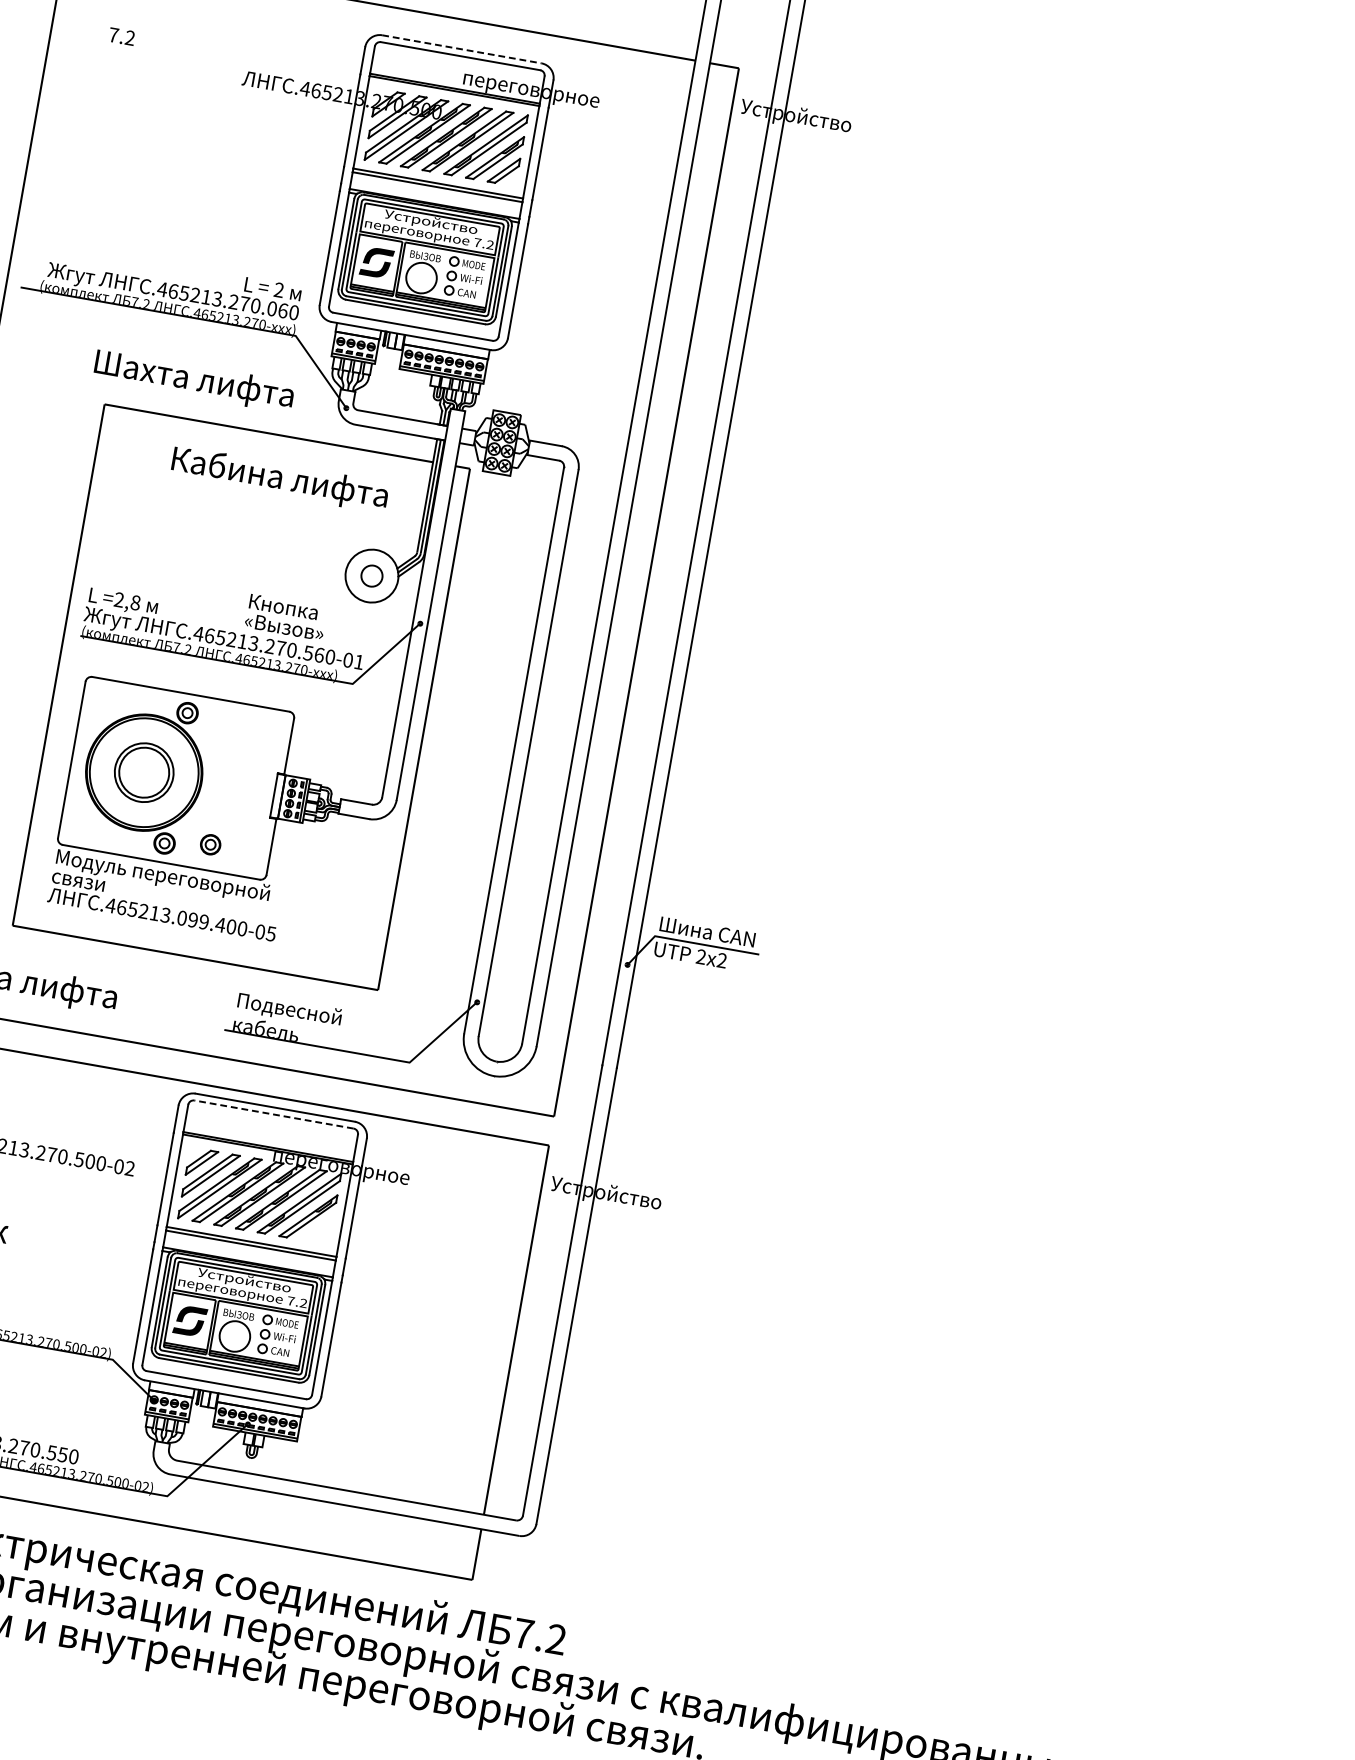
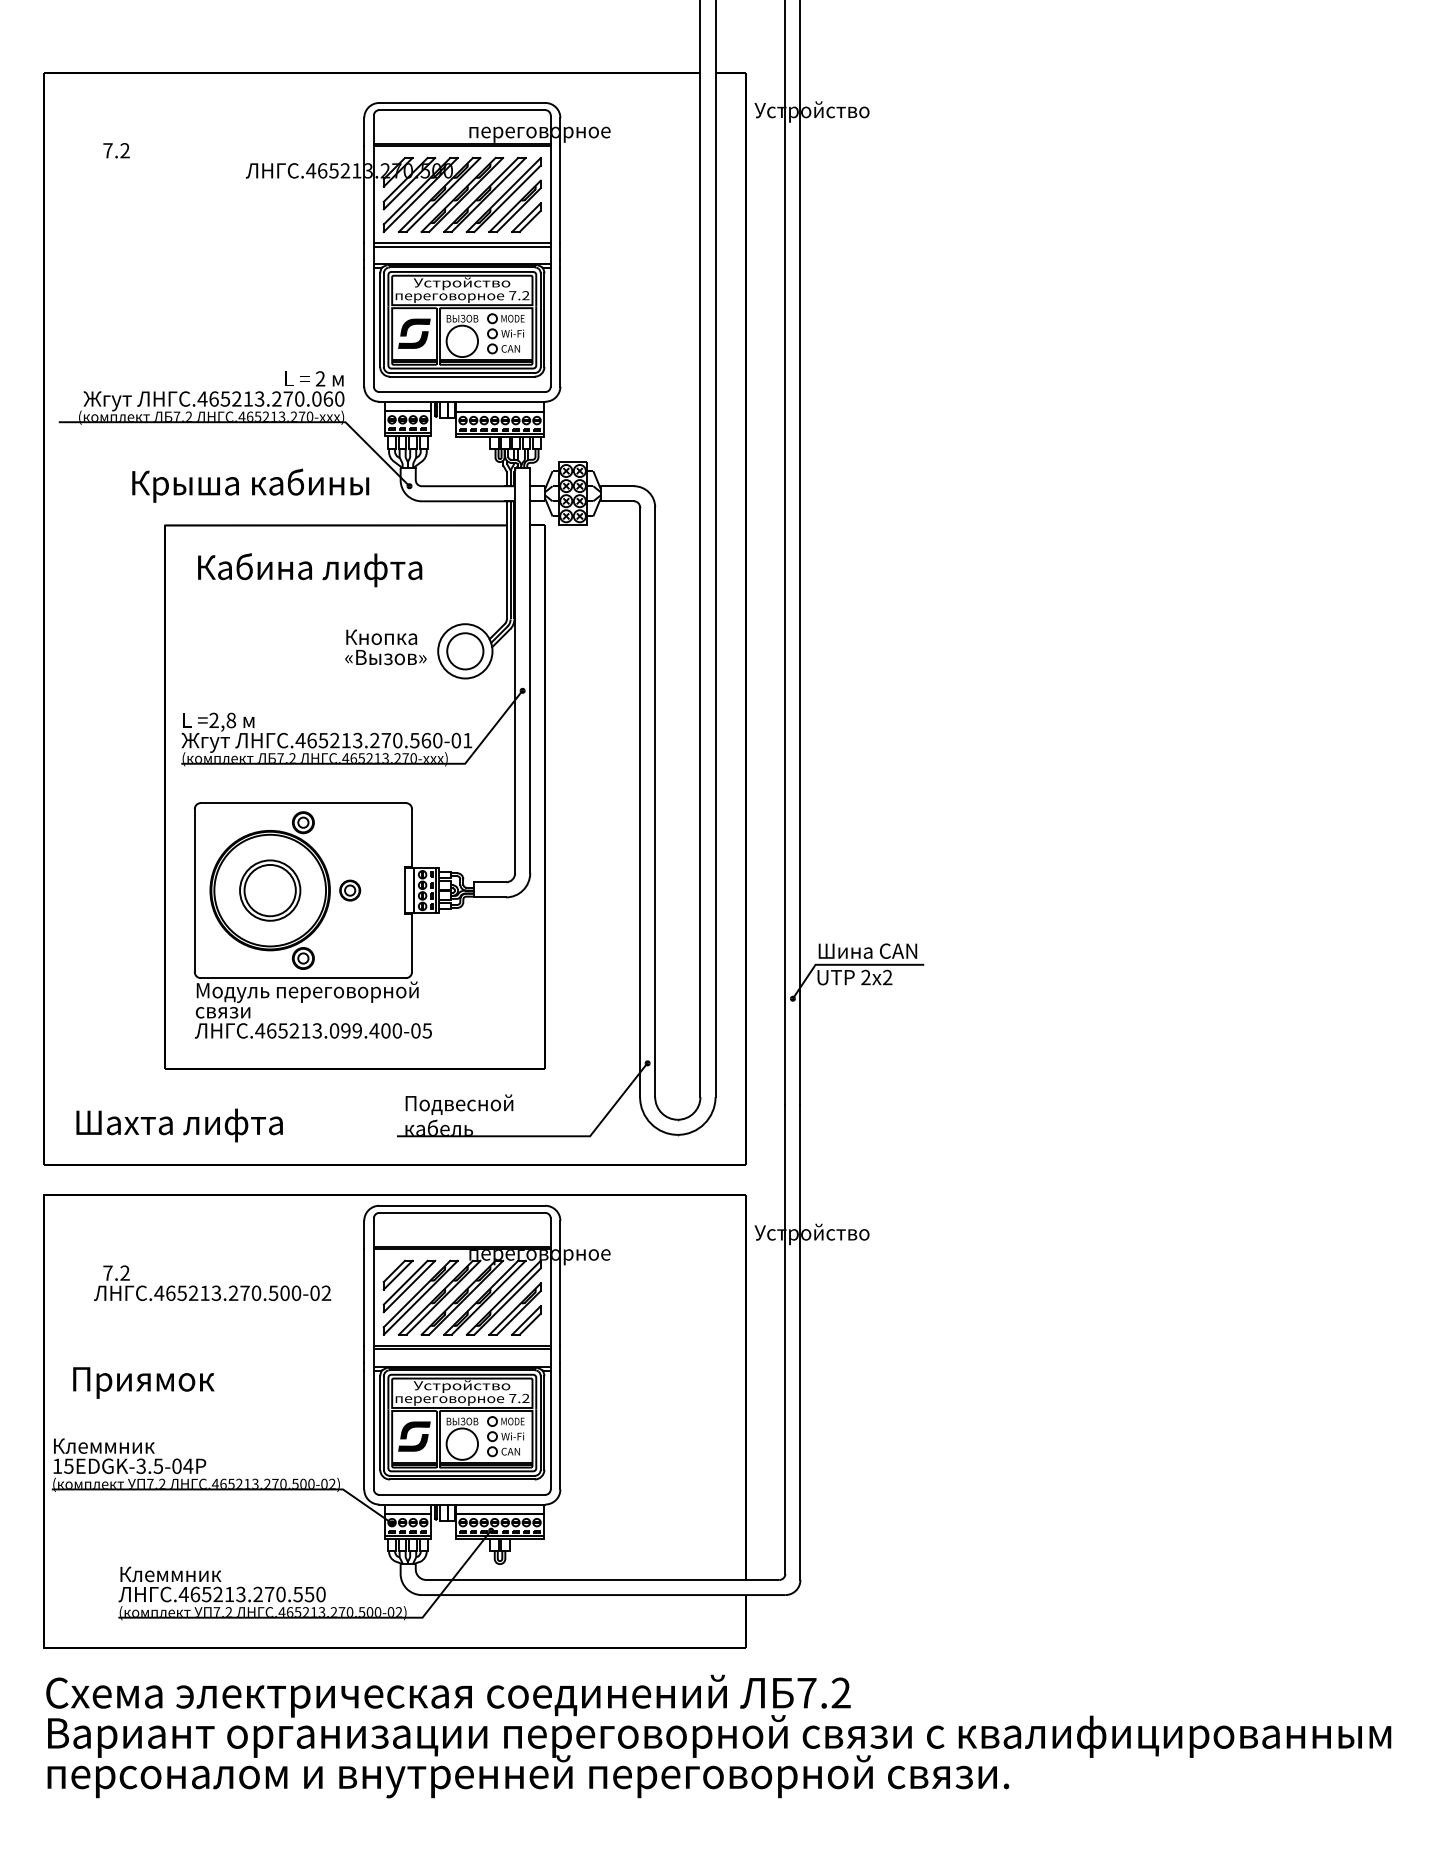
line: (462, 48) -> (462, 102), dashed -> solid
text: (193, 380) -> (250, 485), Шахта лифта -> Крыша кабины
text: (280, 479) -> (310, 570), moved
circle: (372, 576) -> (465, 651), size x1.67
text: (285, 617) -> (385, 647), moved
part: (210, 844) -> (350, 890), moved
line: (274, 1114) -> (462, 1212), dashed -> solid
part: (317, 1228) -> (526, 1320), added

